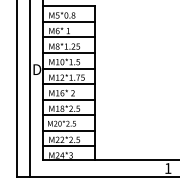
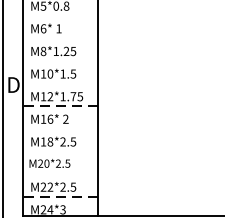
line: (69, 21) -> (60, 14), removed
line: (69, 37) -> (60, 38), removed
line: (69, 53) -> (60, 61), removed
line: (69, 68) -> (60, 83), removed
line: (69, 84) -> (60, 106), solid -> dashed
line: (69, 99) -> (60, 128), removed
line: (69, 115) -> (60, 151), removed
line: (69, 130) -> (60, 173), removed
line: (69, 146) -> (60, 196), solid -> dashed

